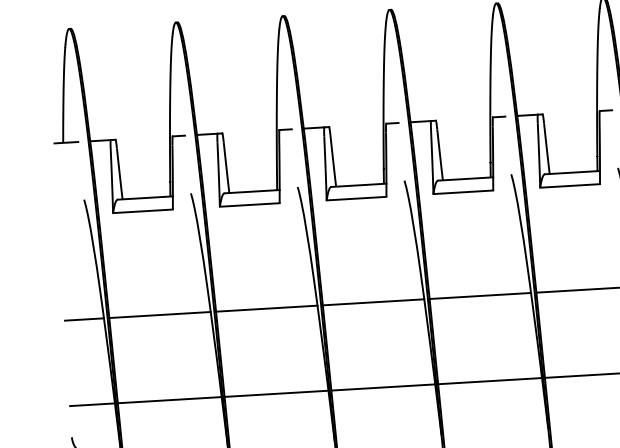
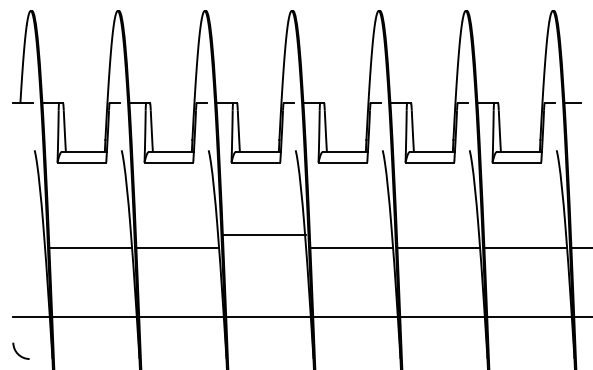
line: (373, 302) -> (264, 234), moved
line: (84, 319) -> (29, 247), removed

